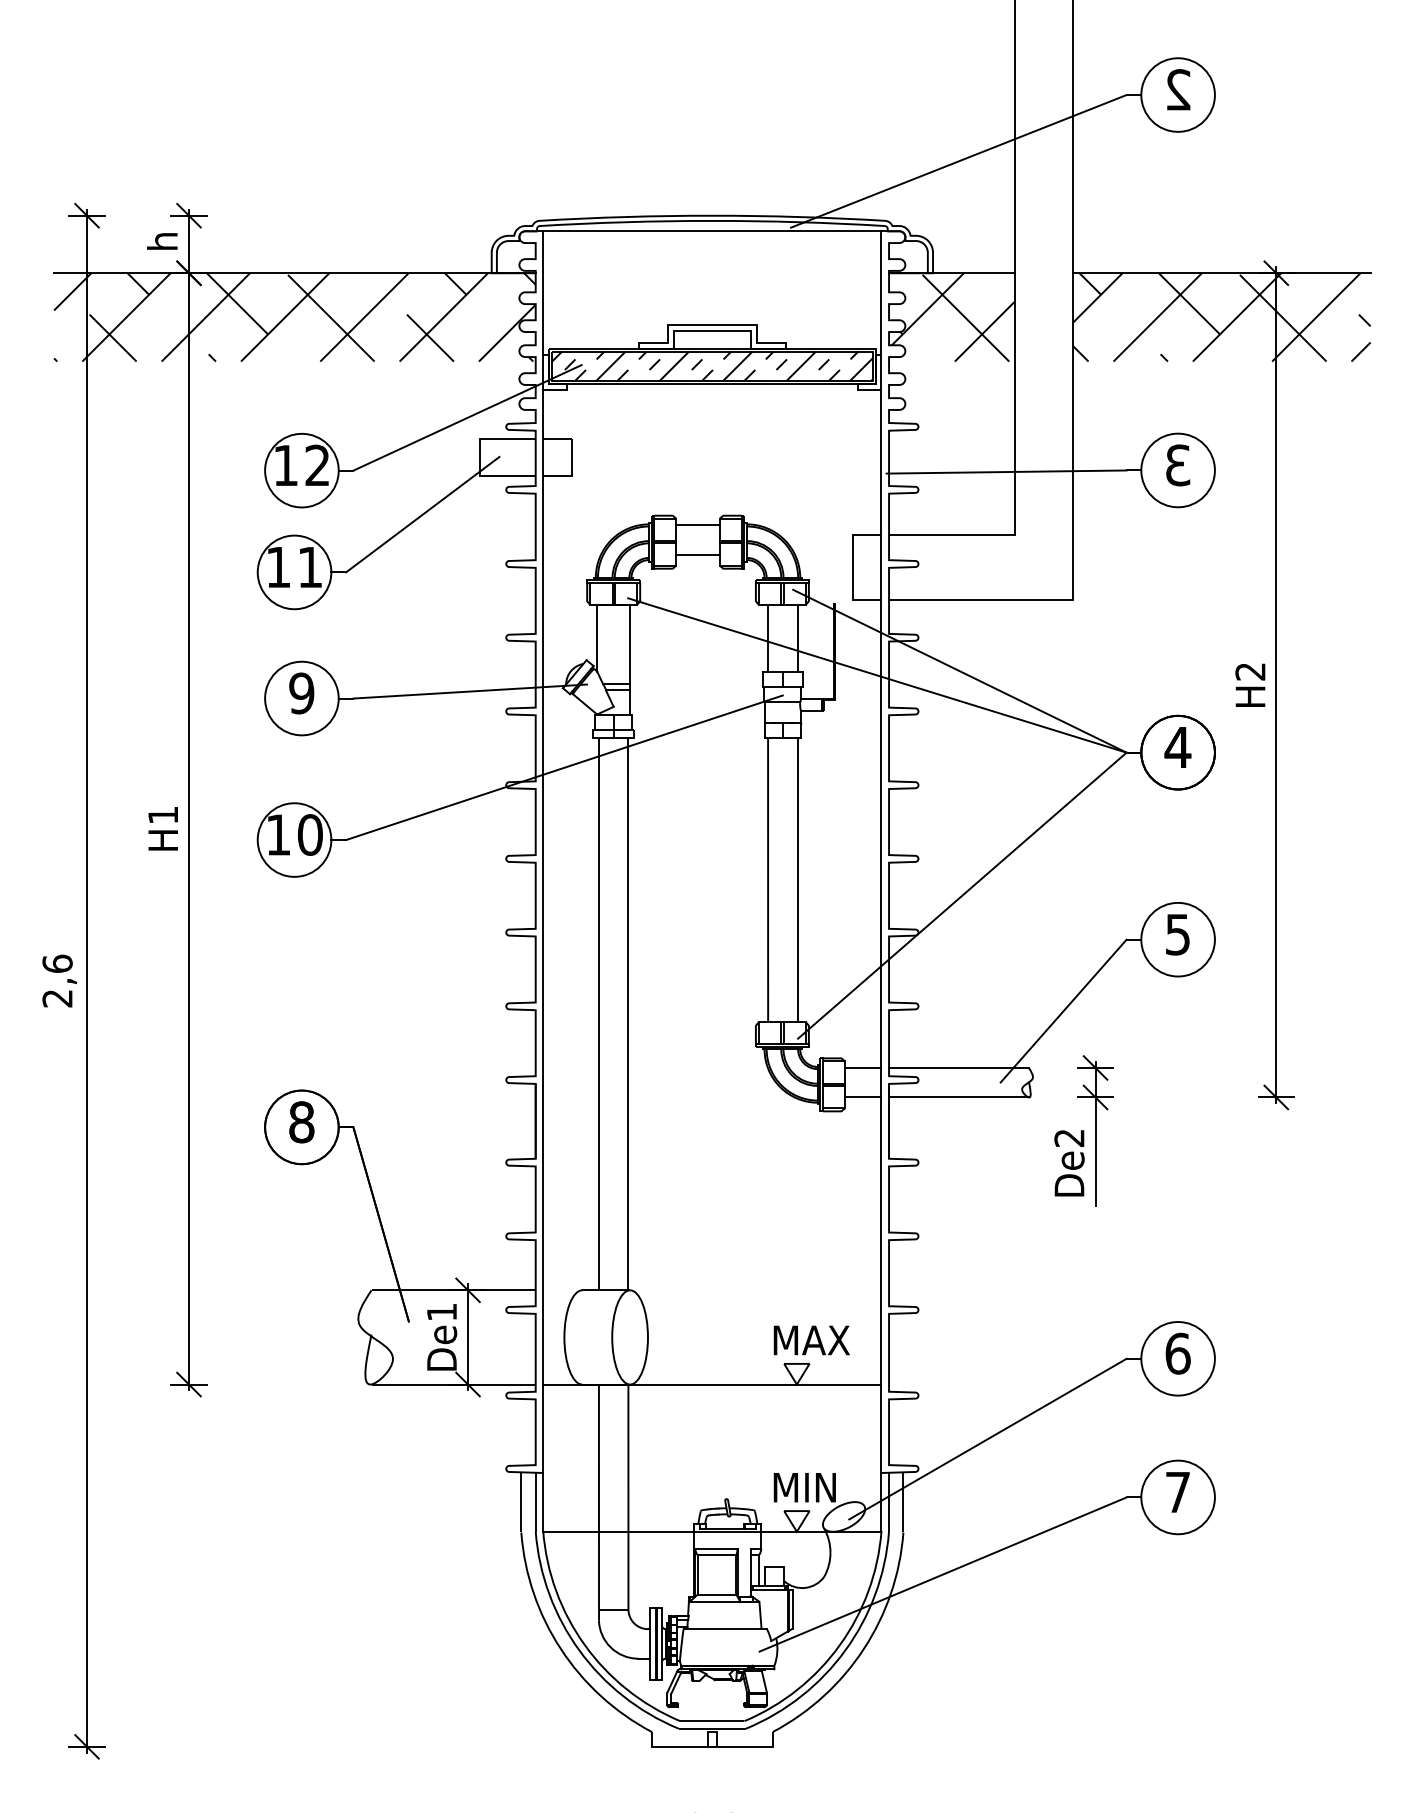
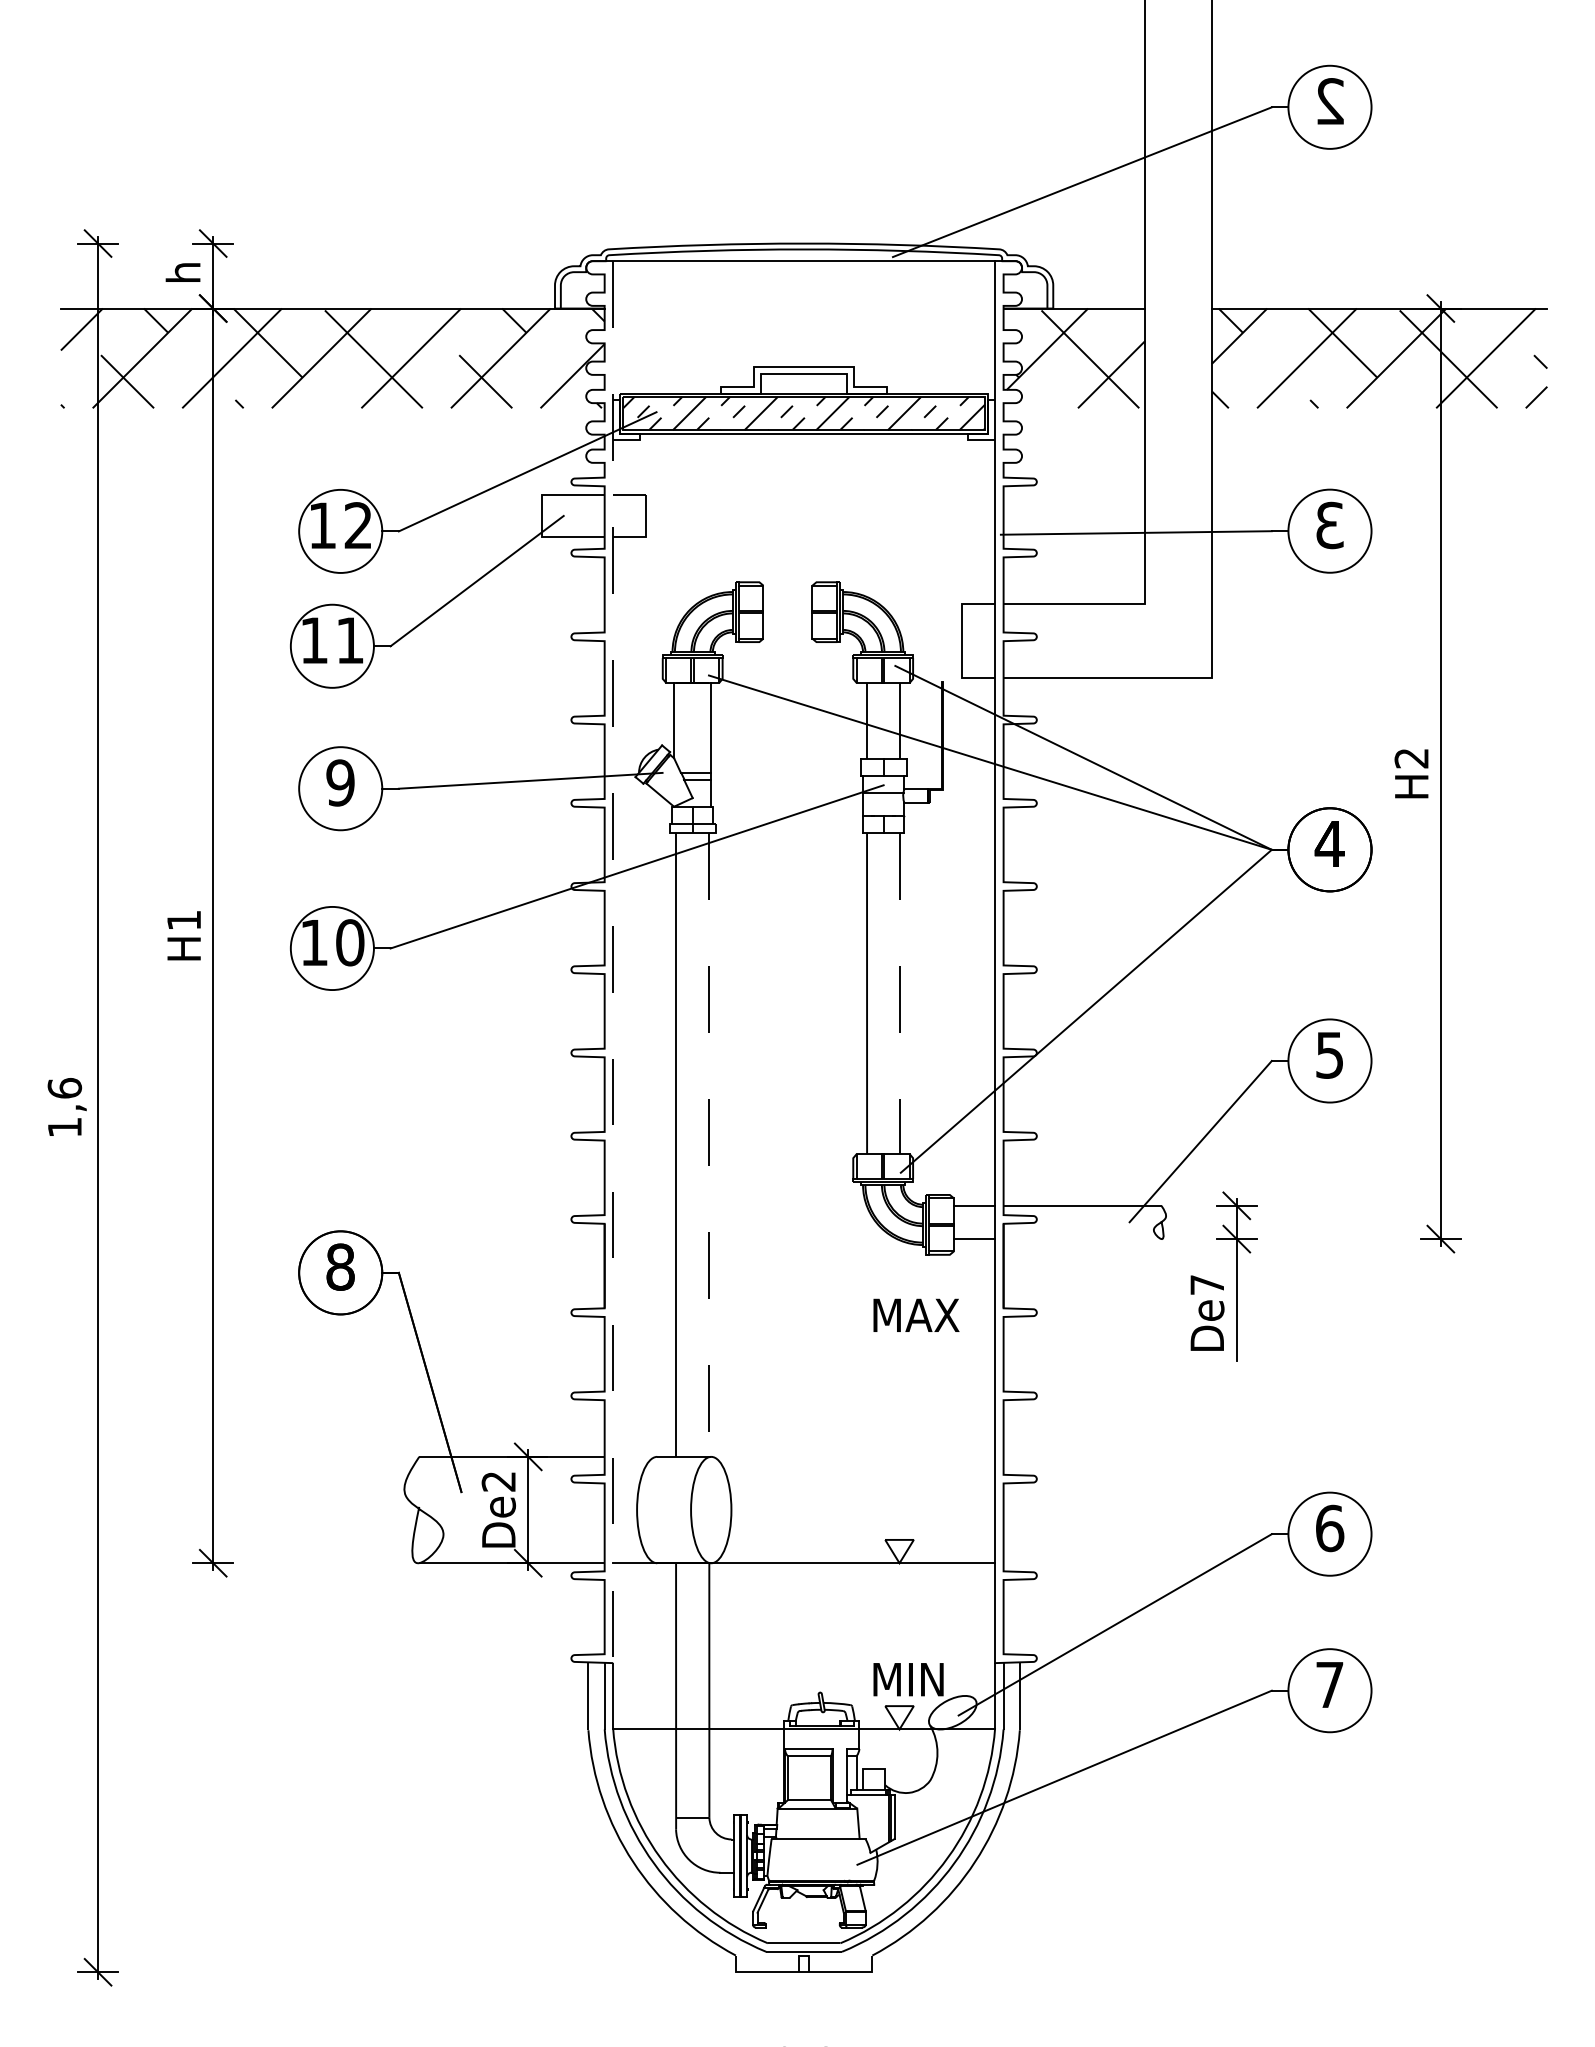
line: (697, 525) -> (787, 593), removed
line: (697, 554) -> (787, 626), removed
line: (543, 852) -> (613, 962), solid -> dashed
line: (797, 880) -> (900, 994), solid -> dashed
text: (57, 998) -> (64, 1127), 2,6 -> 1,6
line: (628, 1014) -> (709, 1145), solid -> dashed
line: (958, 1097) -> (1082, 1239), removed
text: (1068, 1137) -> (1206, 1284), De2 -> De7
text: (441, 1312) -> (498, 1481), De1 -> De2
text: (811, 1339) -> (916, 1314), moved

